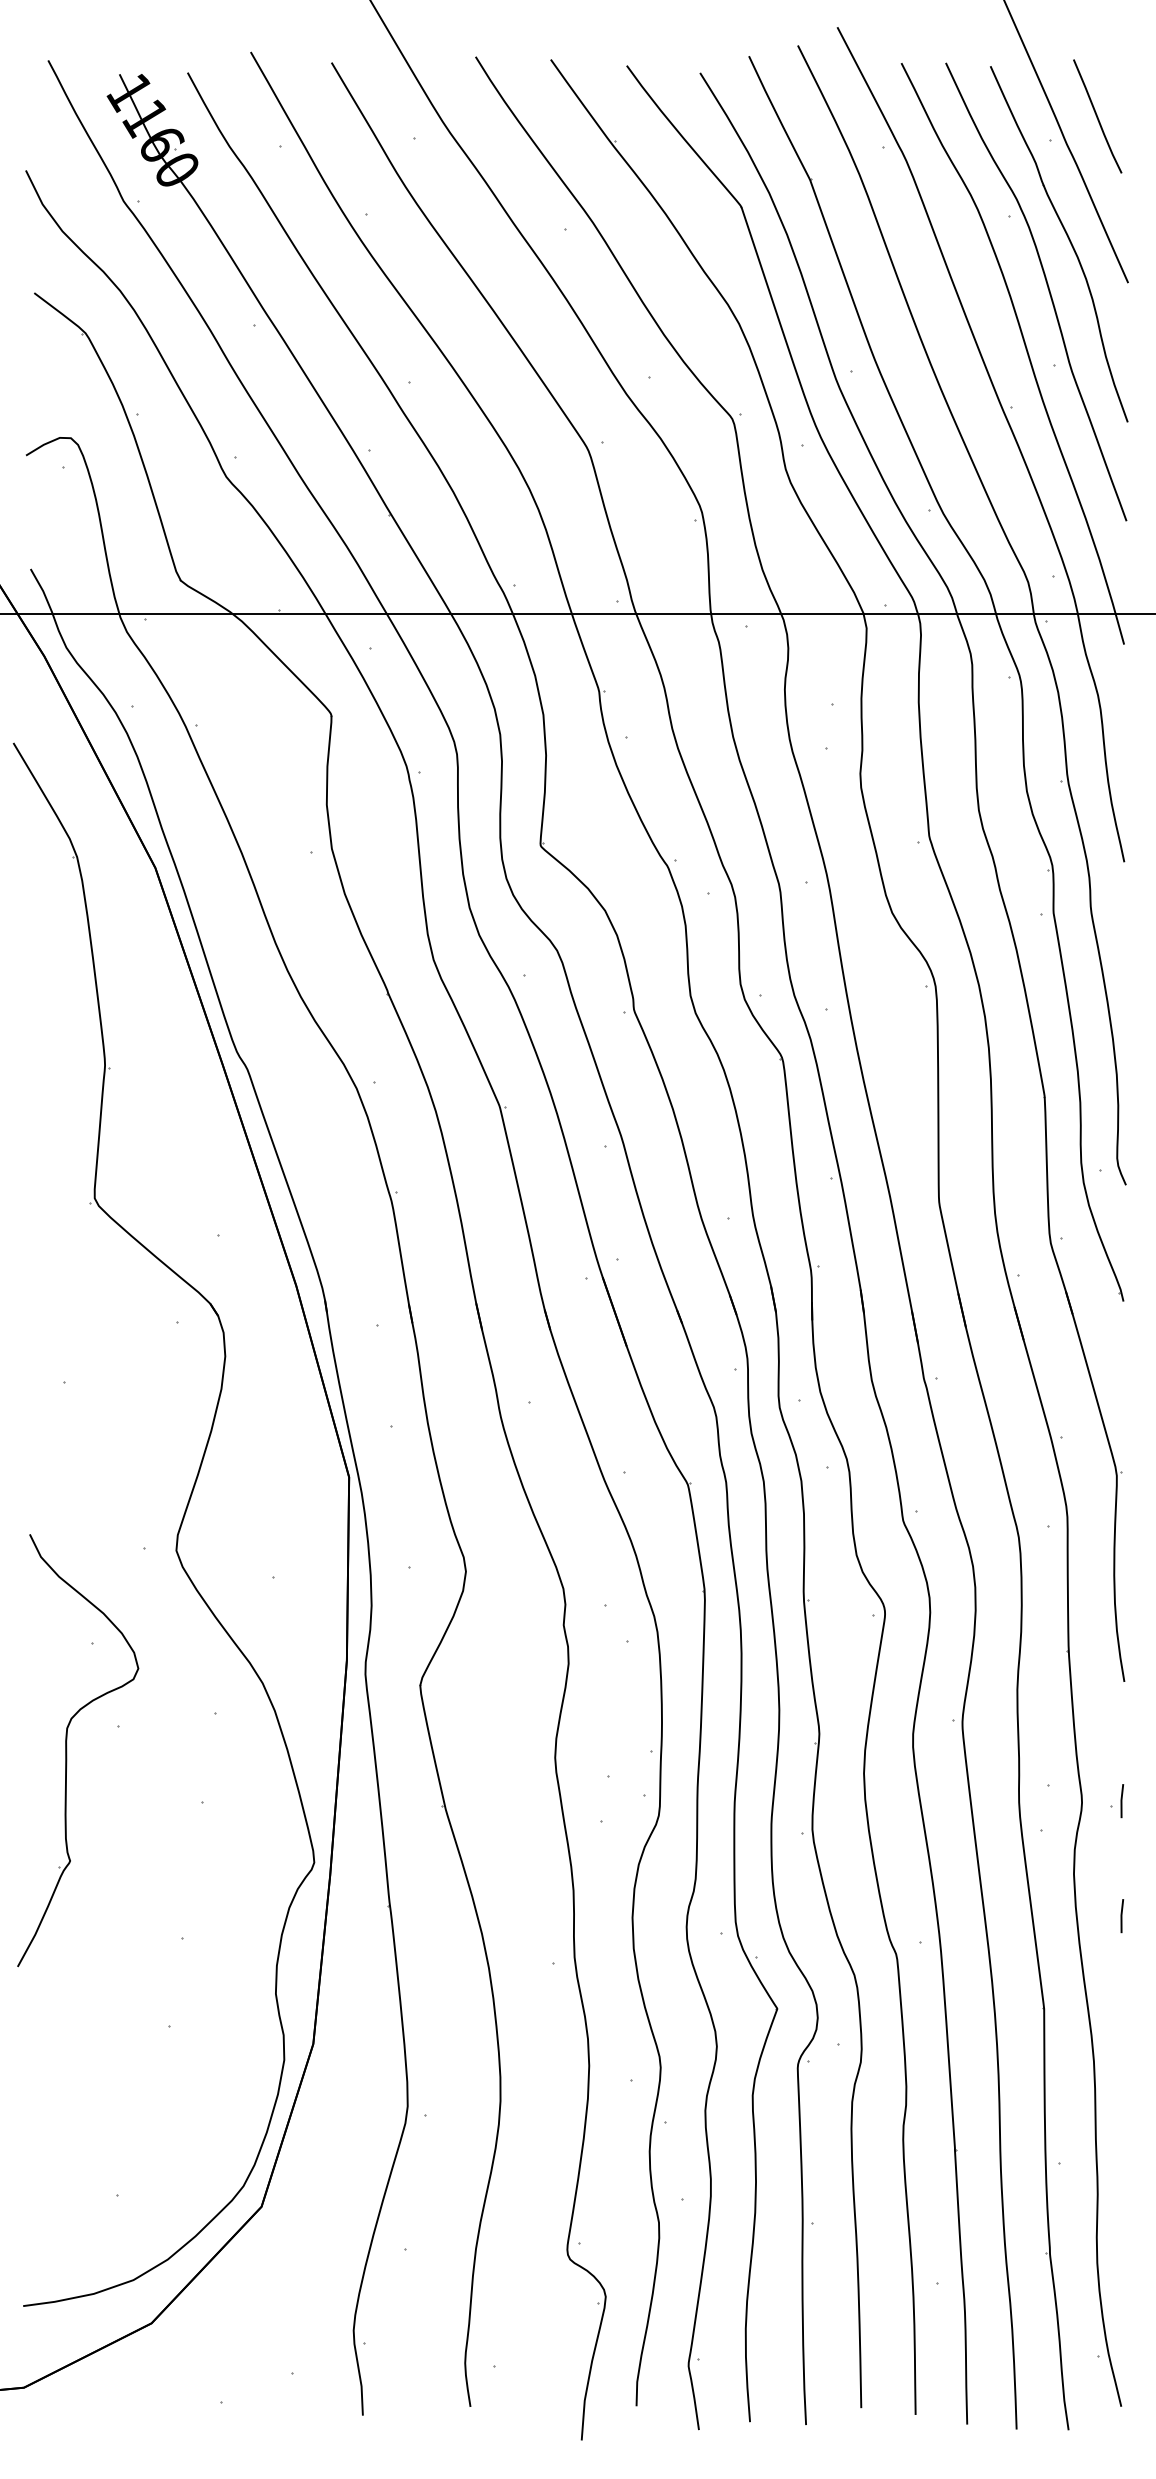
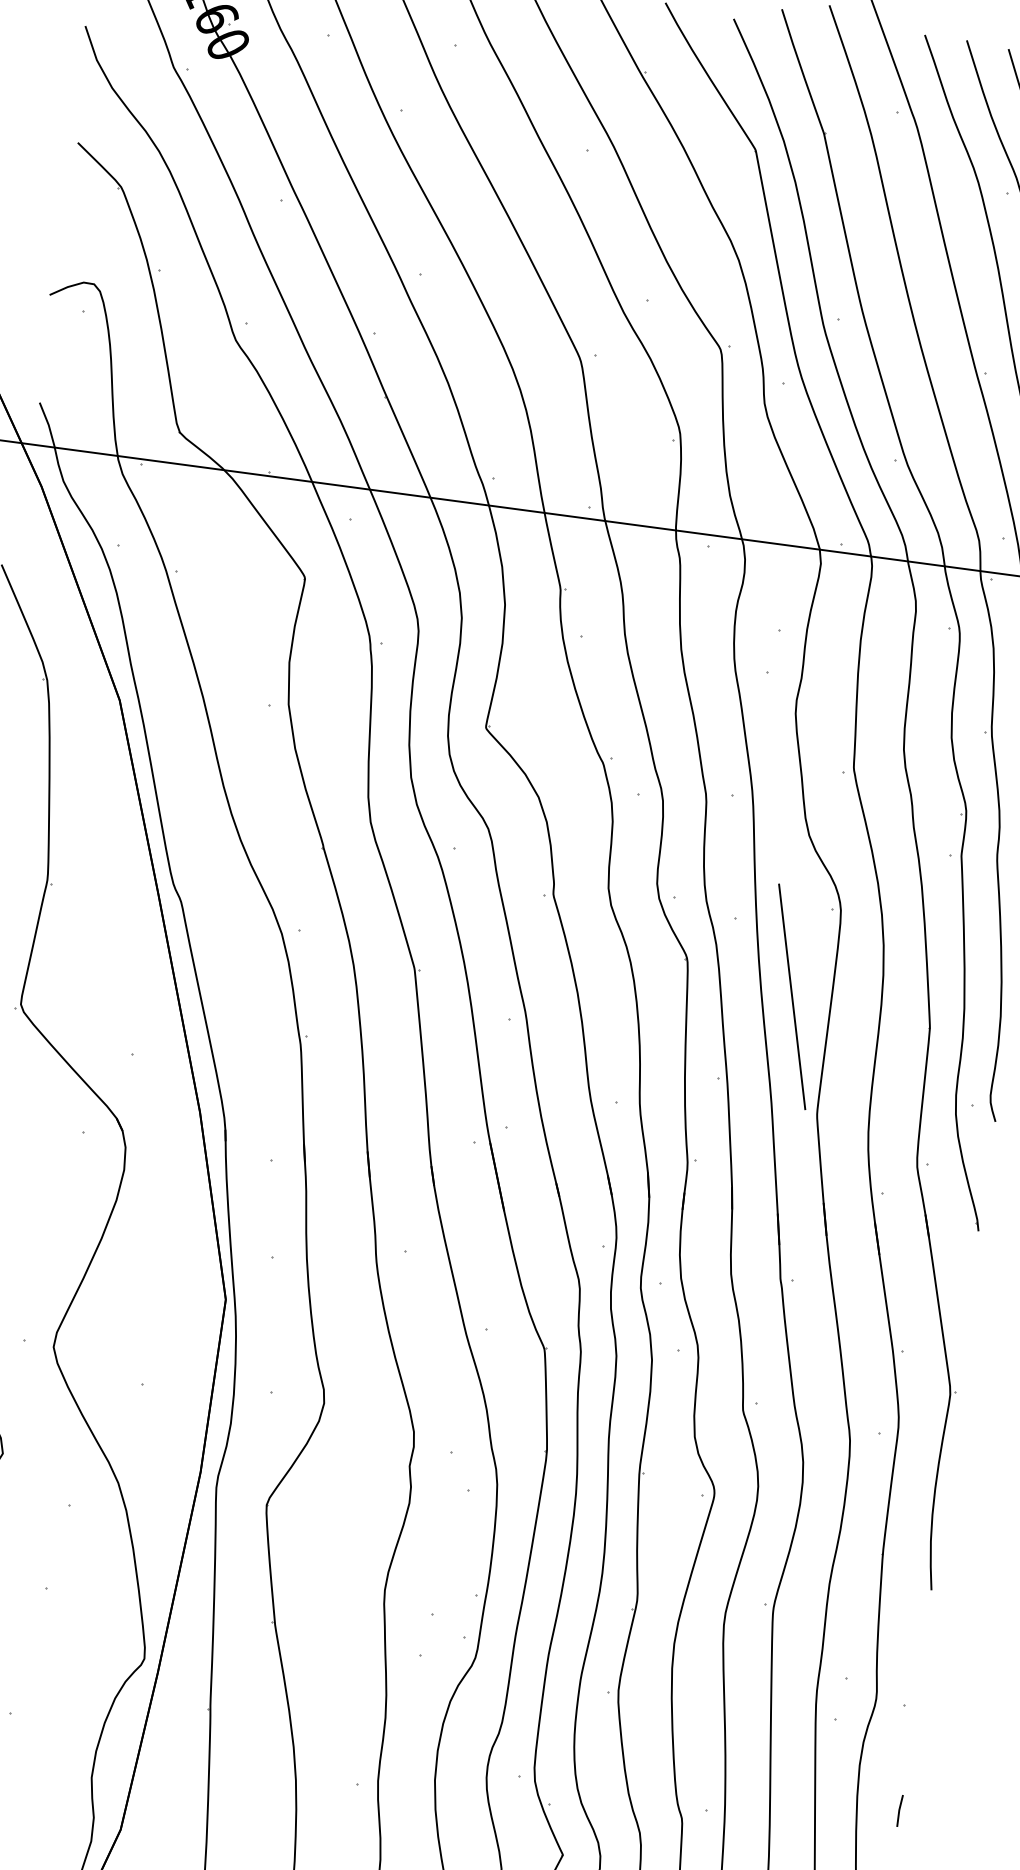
line: (896, 1083) -> (791, 997), added
line: (1122, 1801) -> (914, 1702), removed

